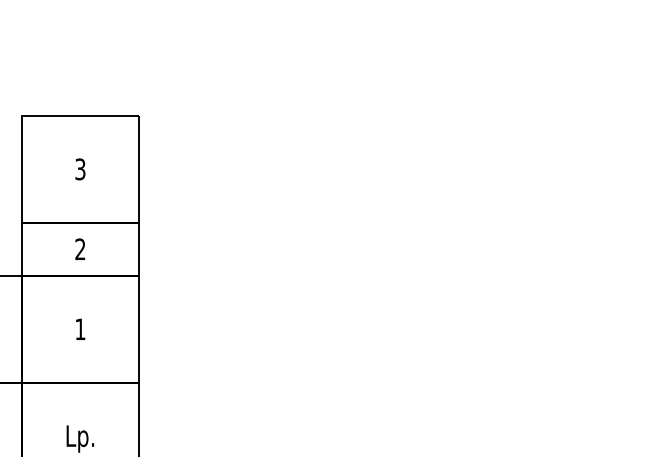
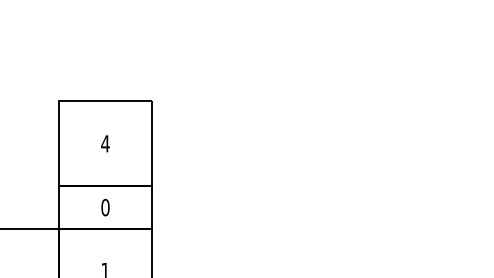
text: (79, 169) -> (104, 143), 3 -> 4
text: (80, 249) -> (105, 207), 2 -> 0

